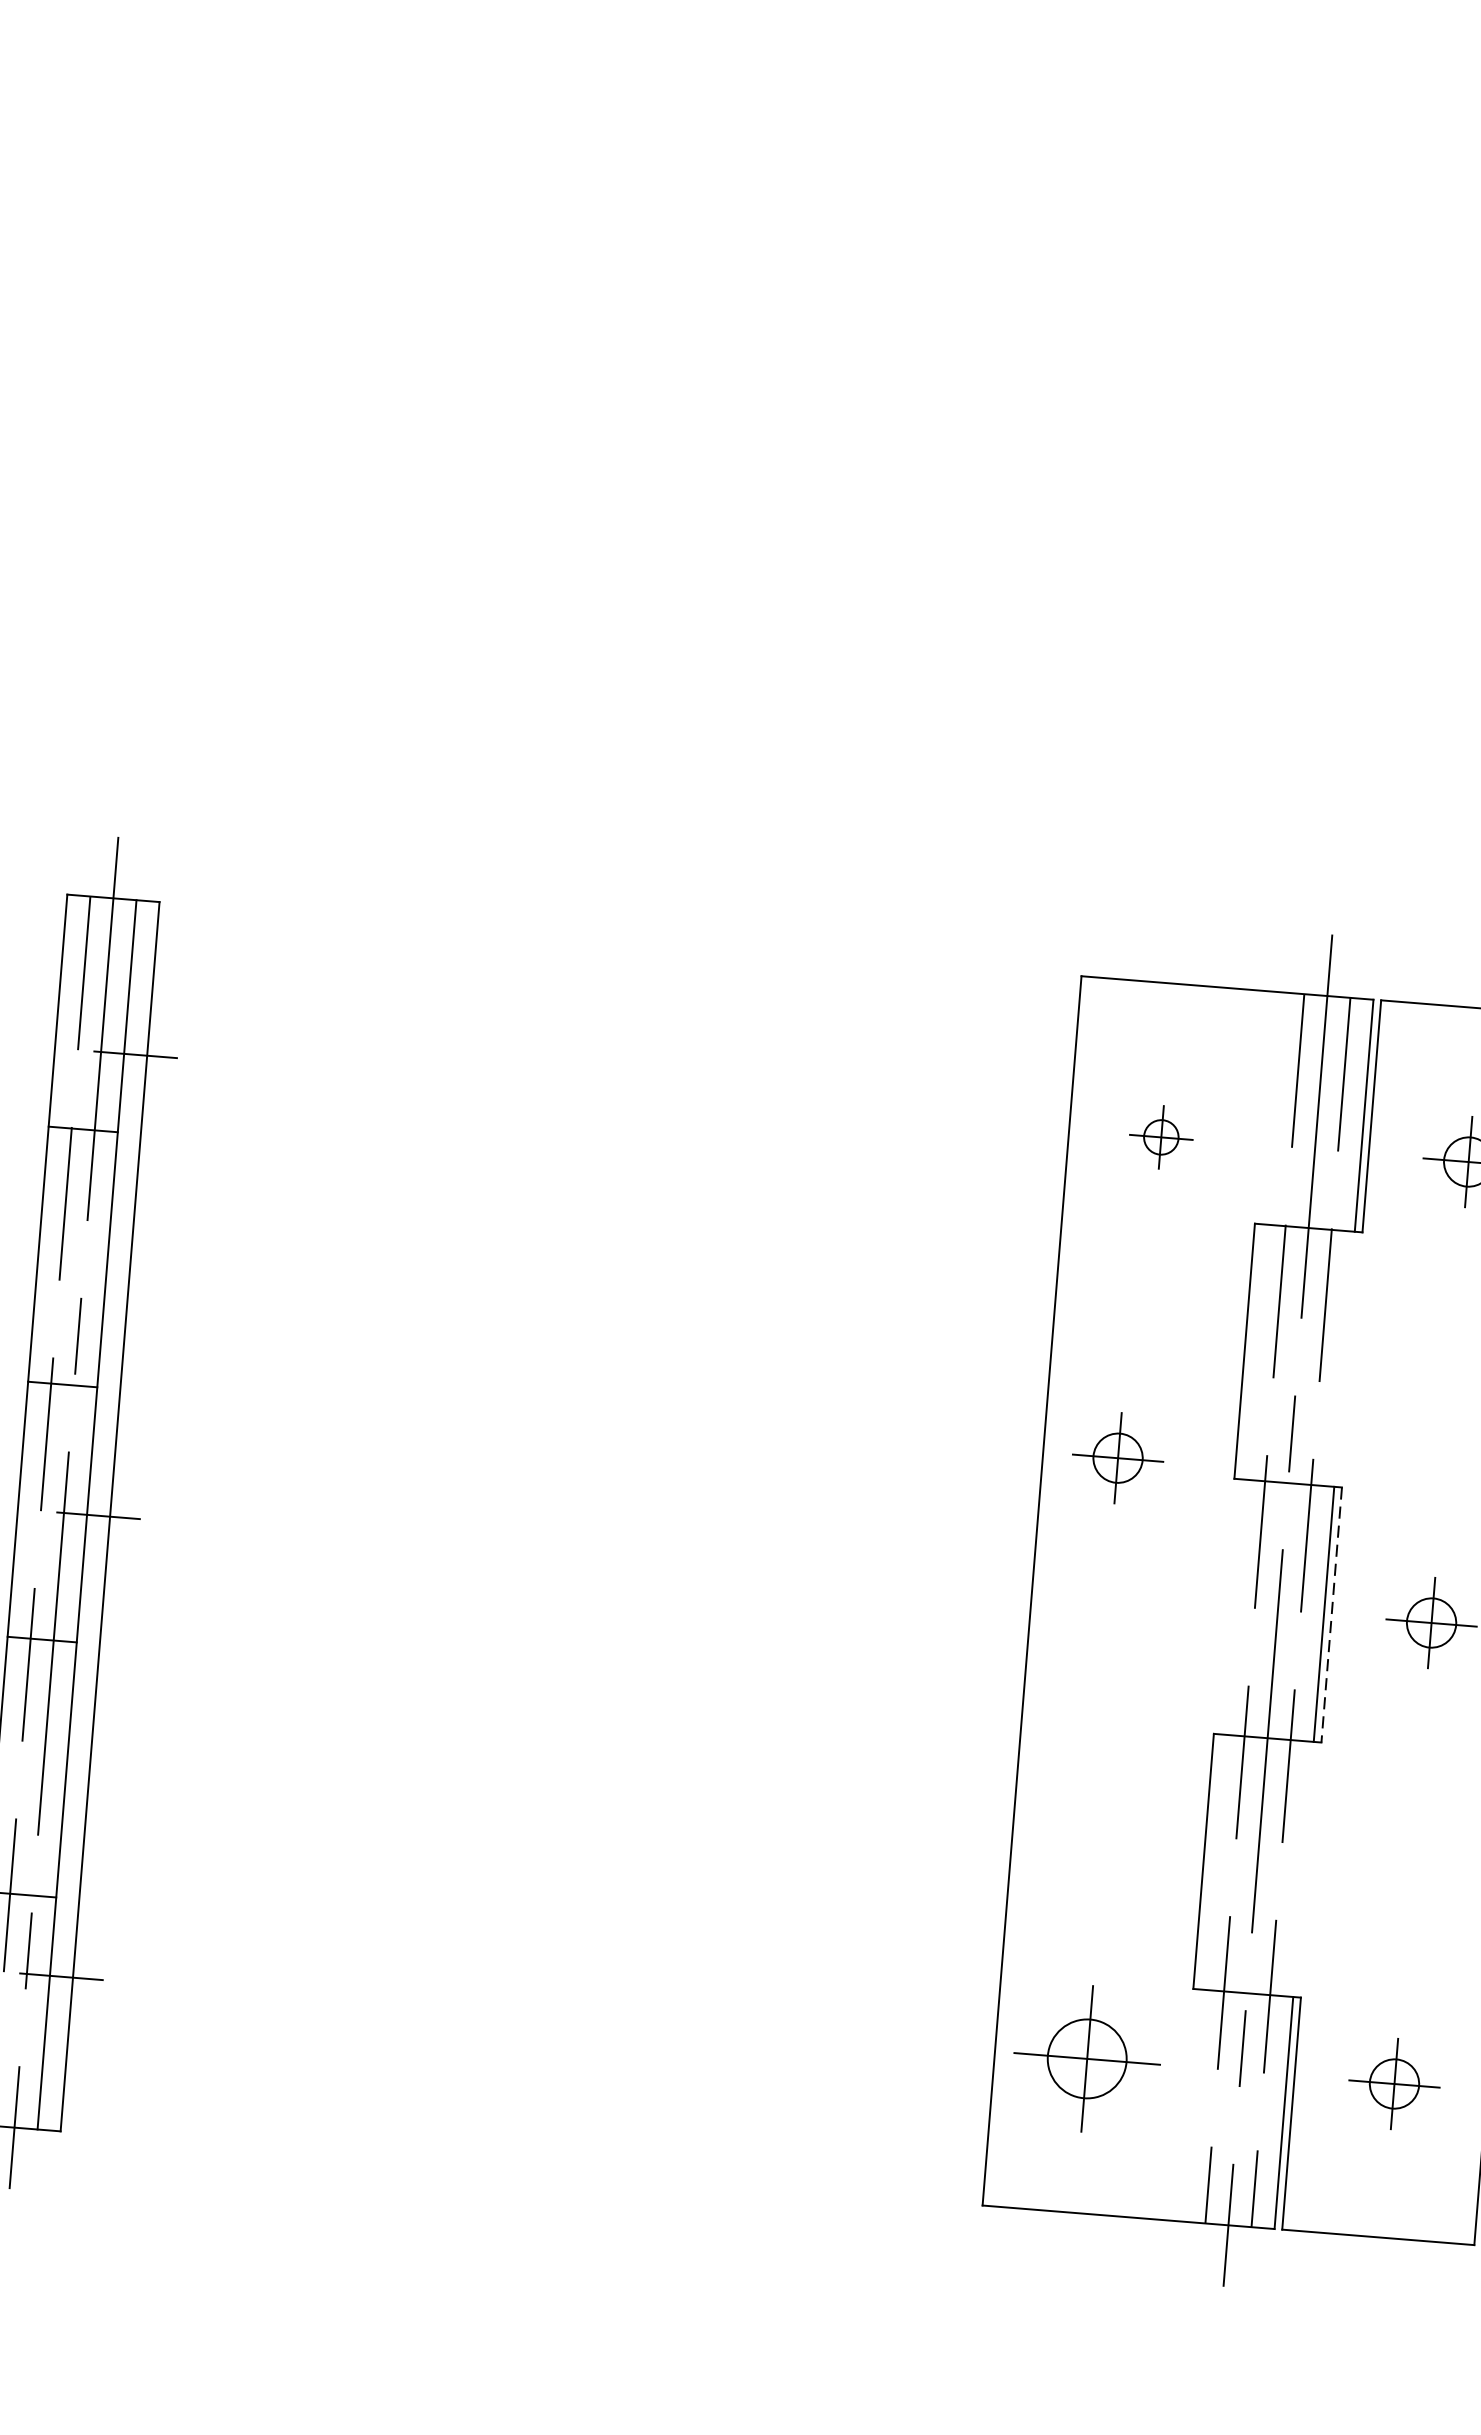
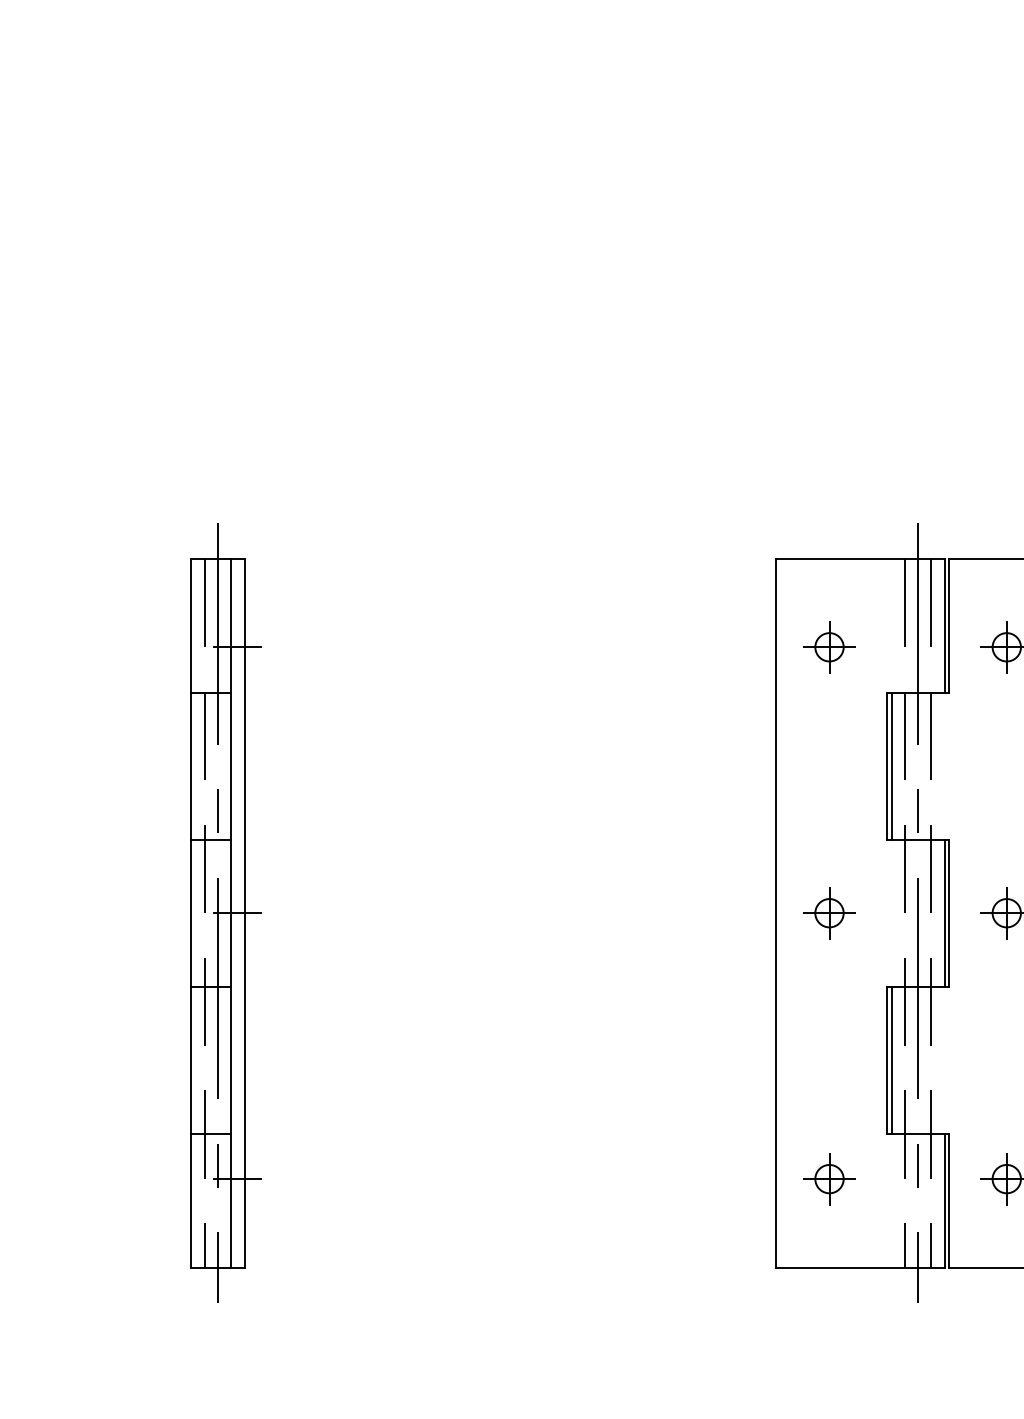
part: (1161, 1137) -> (829, 647), size x1.43
line: (1252, 1350) -> (891, 765), added
part: (1118, 1458) -> (829, 913), moved
line: (1332, 1615) -> (949, 913), dashed -> solid
line: (1211, 1860) -> (891, 1059), added
part: (1087, 2059) -> (829, 1179), size x0.62

